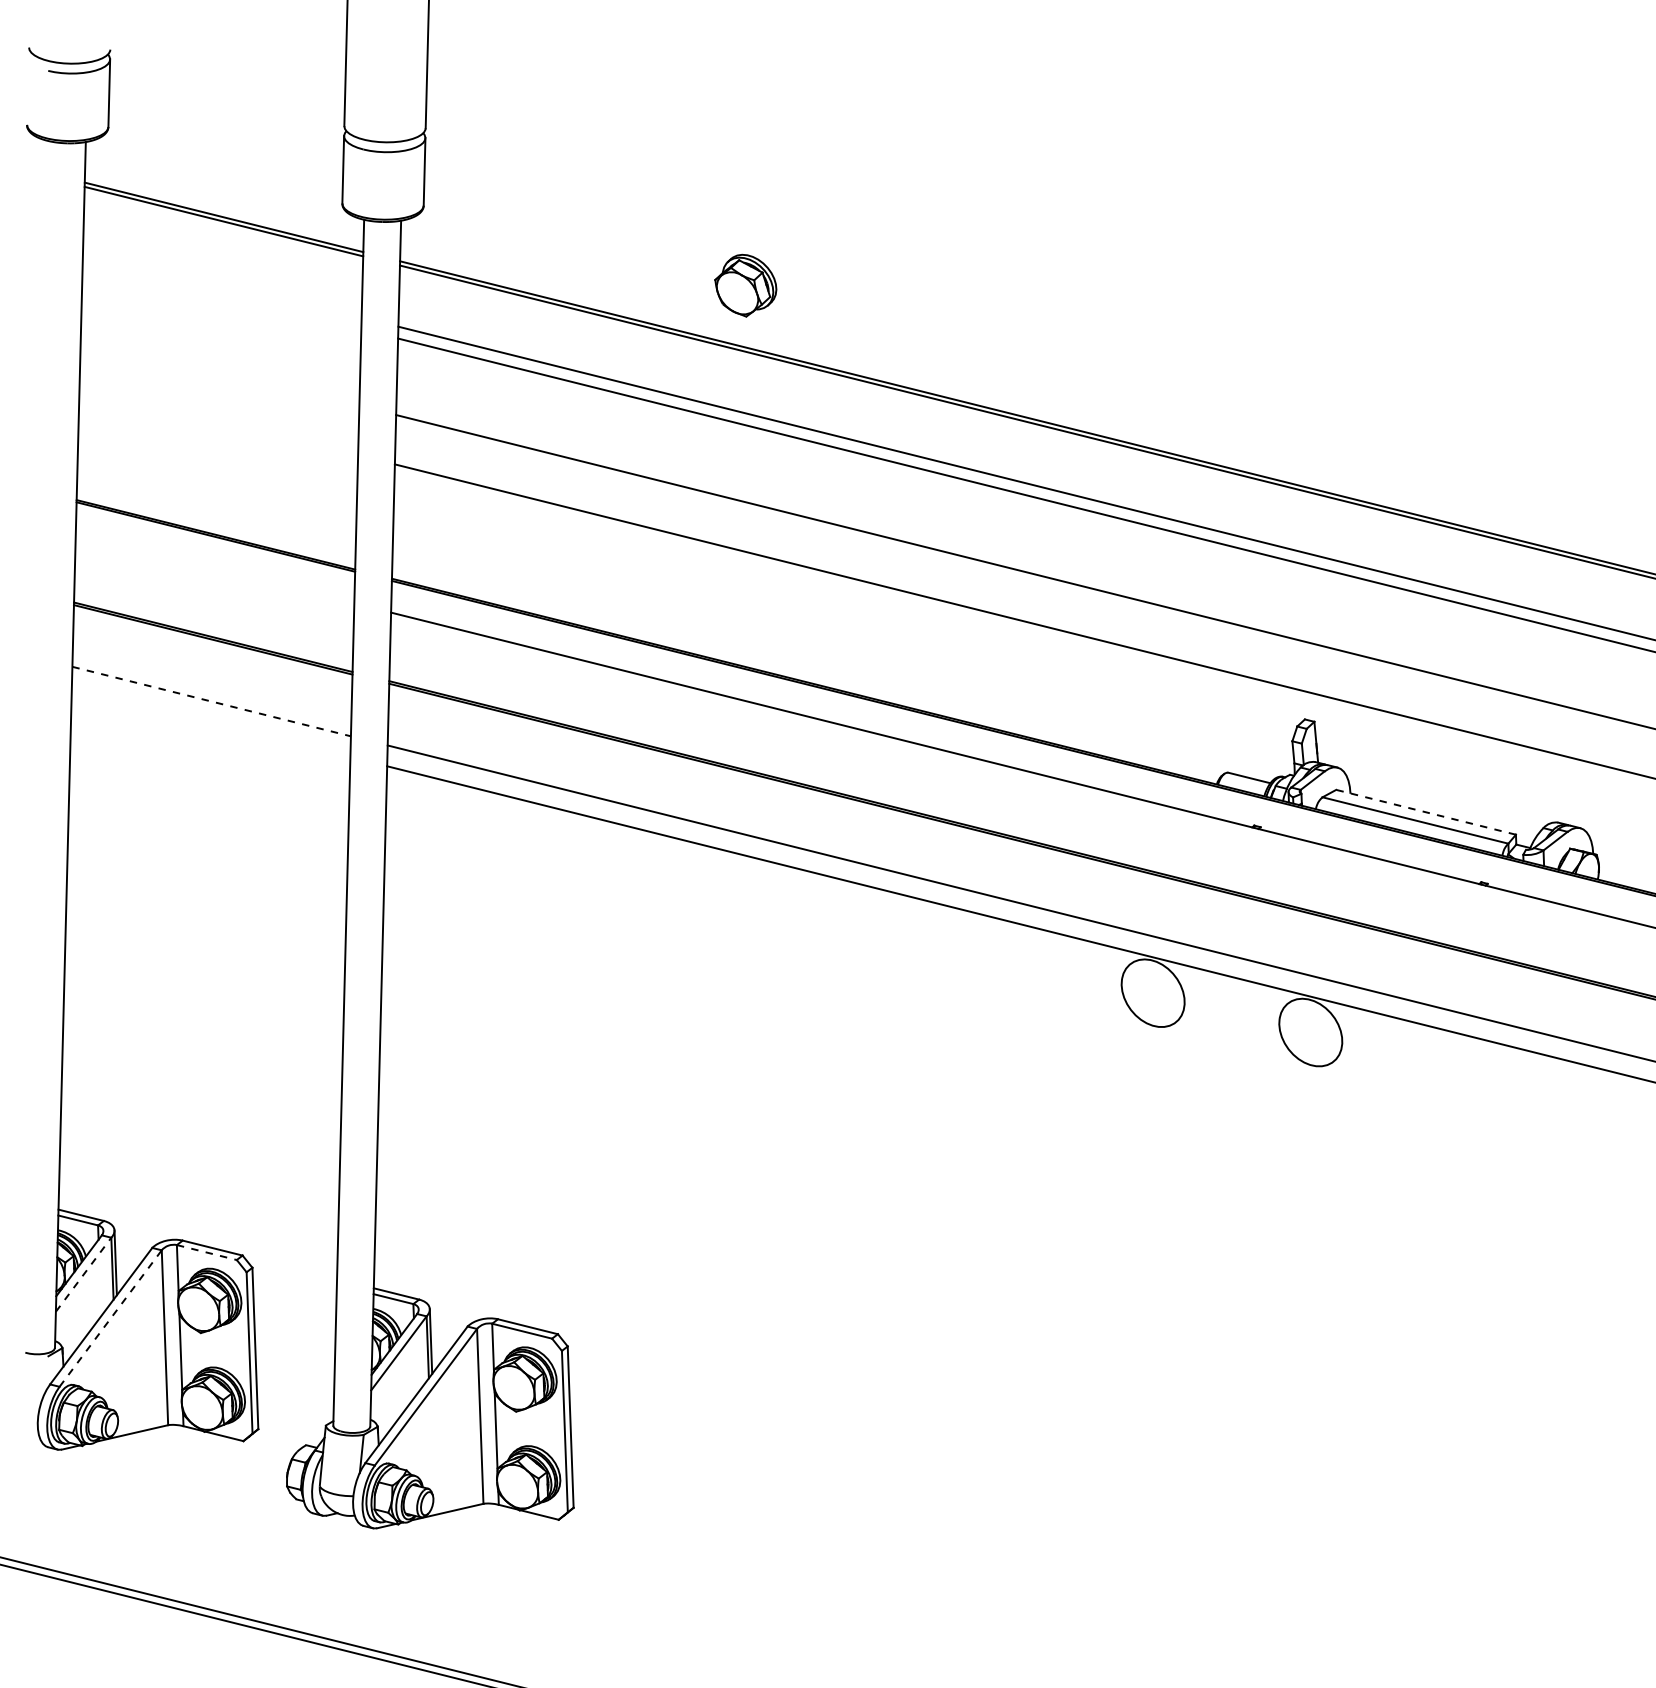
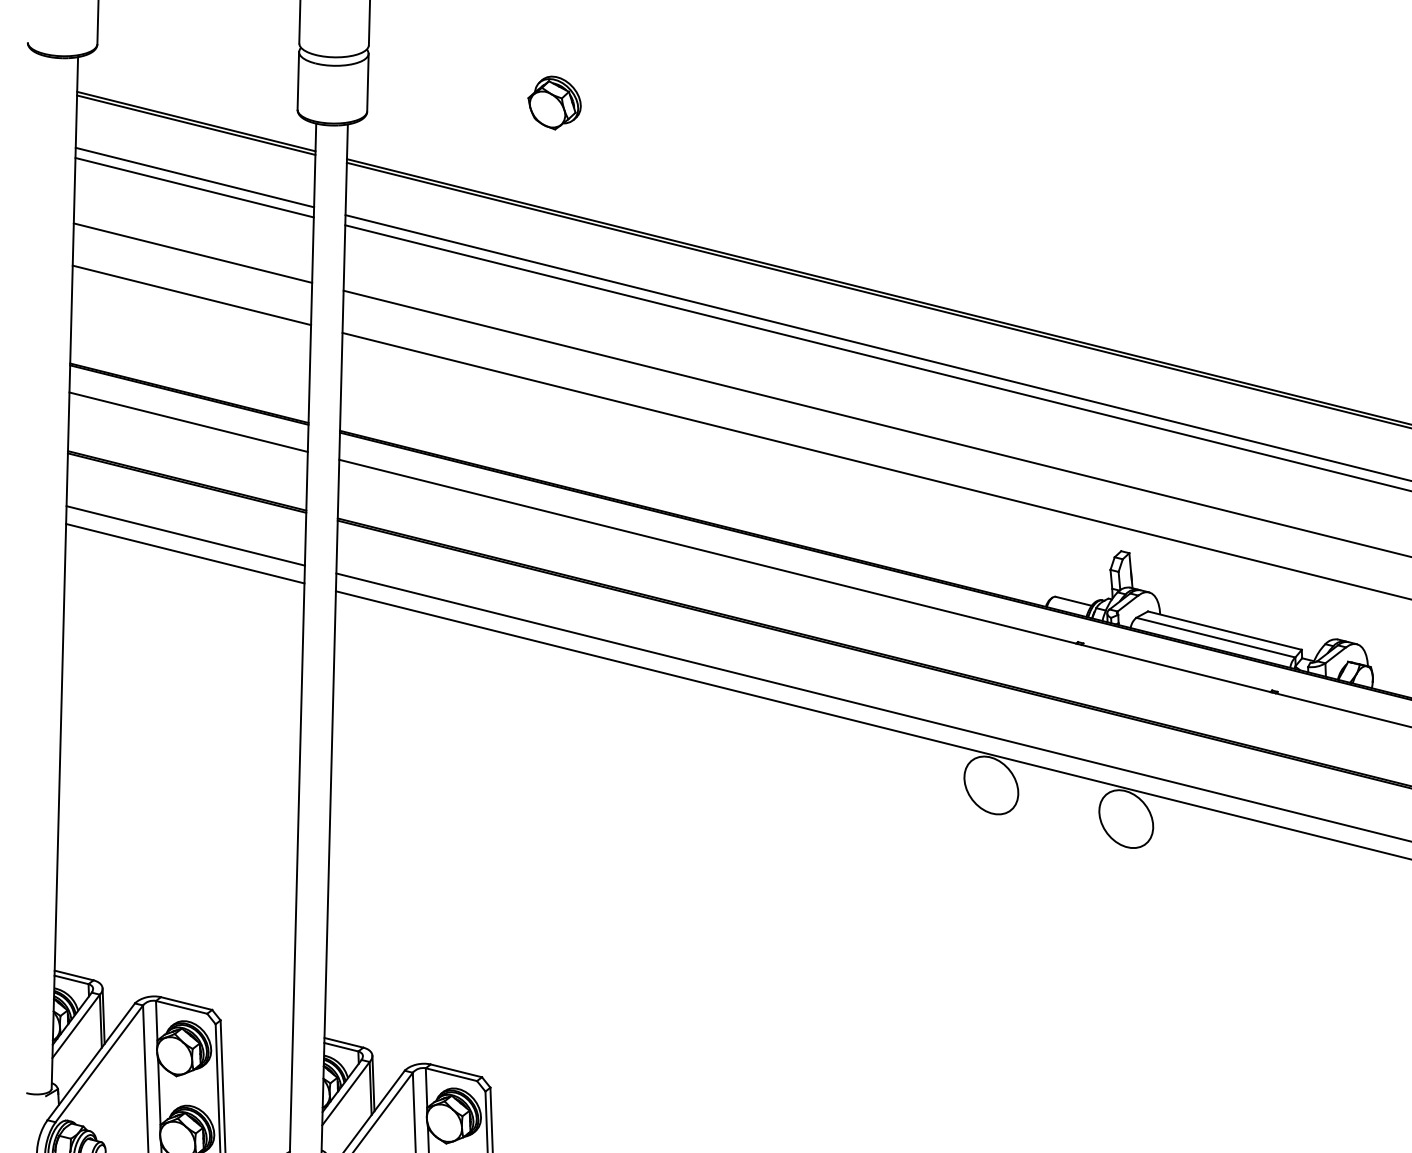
line: (222, 282) -> (195, 177), added
part: (745, 285) -> (554, 102), moved
line: (221, 294) -> (194, 187), added
line: (219, 370) -> (192, 252), added
line: (218, 420) -> (191, 295), added
line: (214, 568) -> (188, 422), added
line: (211, 701) -> (185, 535), dashed -> solid
line: (210, 722) -> (184, 553), added
line: (1426, 812) -> (1225, 630), dashed -> solid
line: (206, 1252) -> (181, 1007), dashed -> solid
line: (83, 1274) -> (76, 1026), dashed -> solid
line: (110, 1318) -> (99, 1063), dashed -> solid

